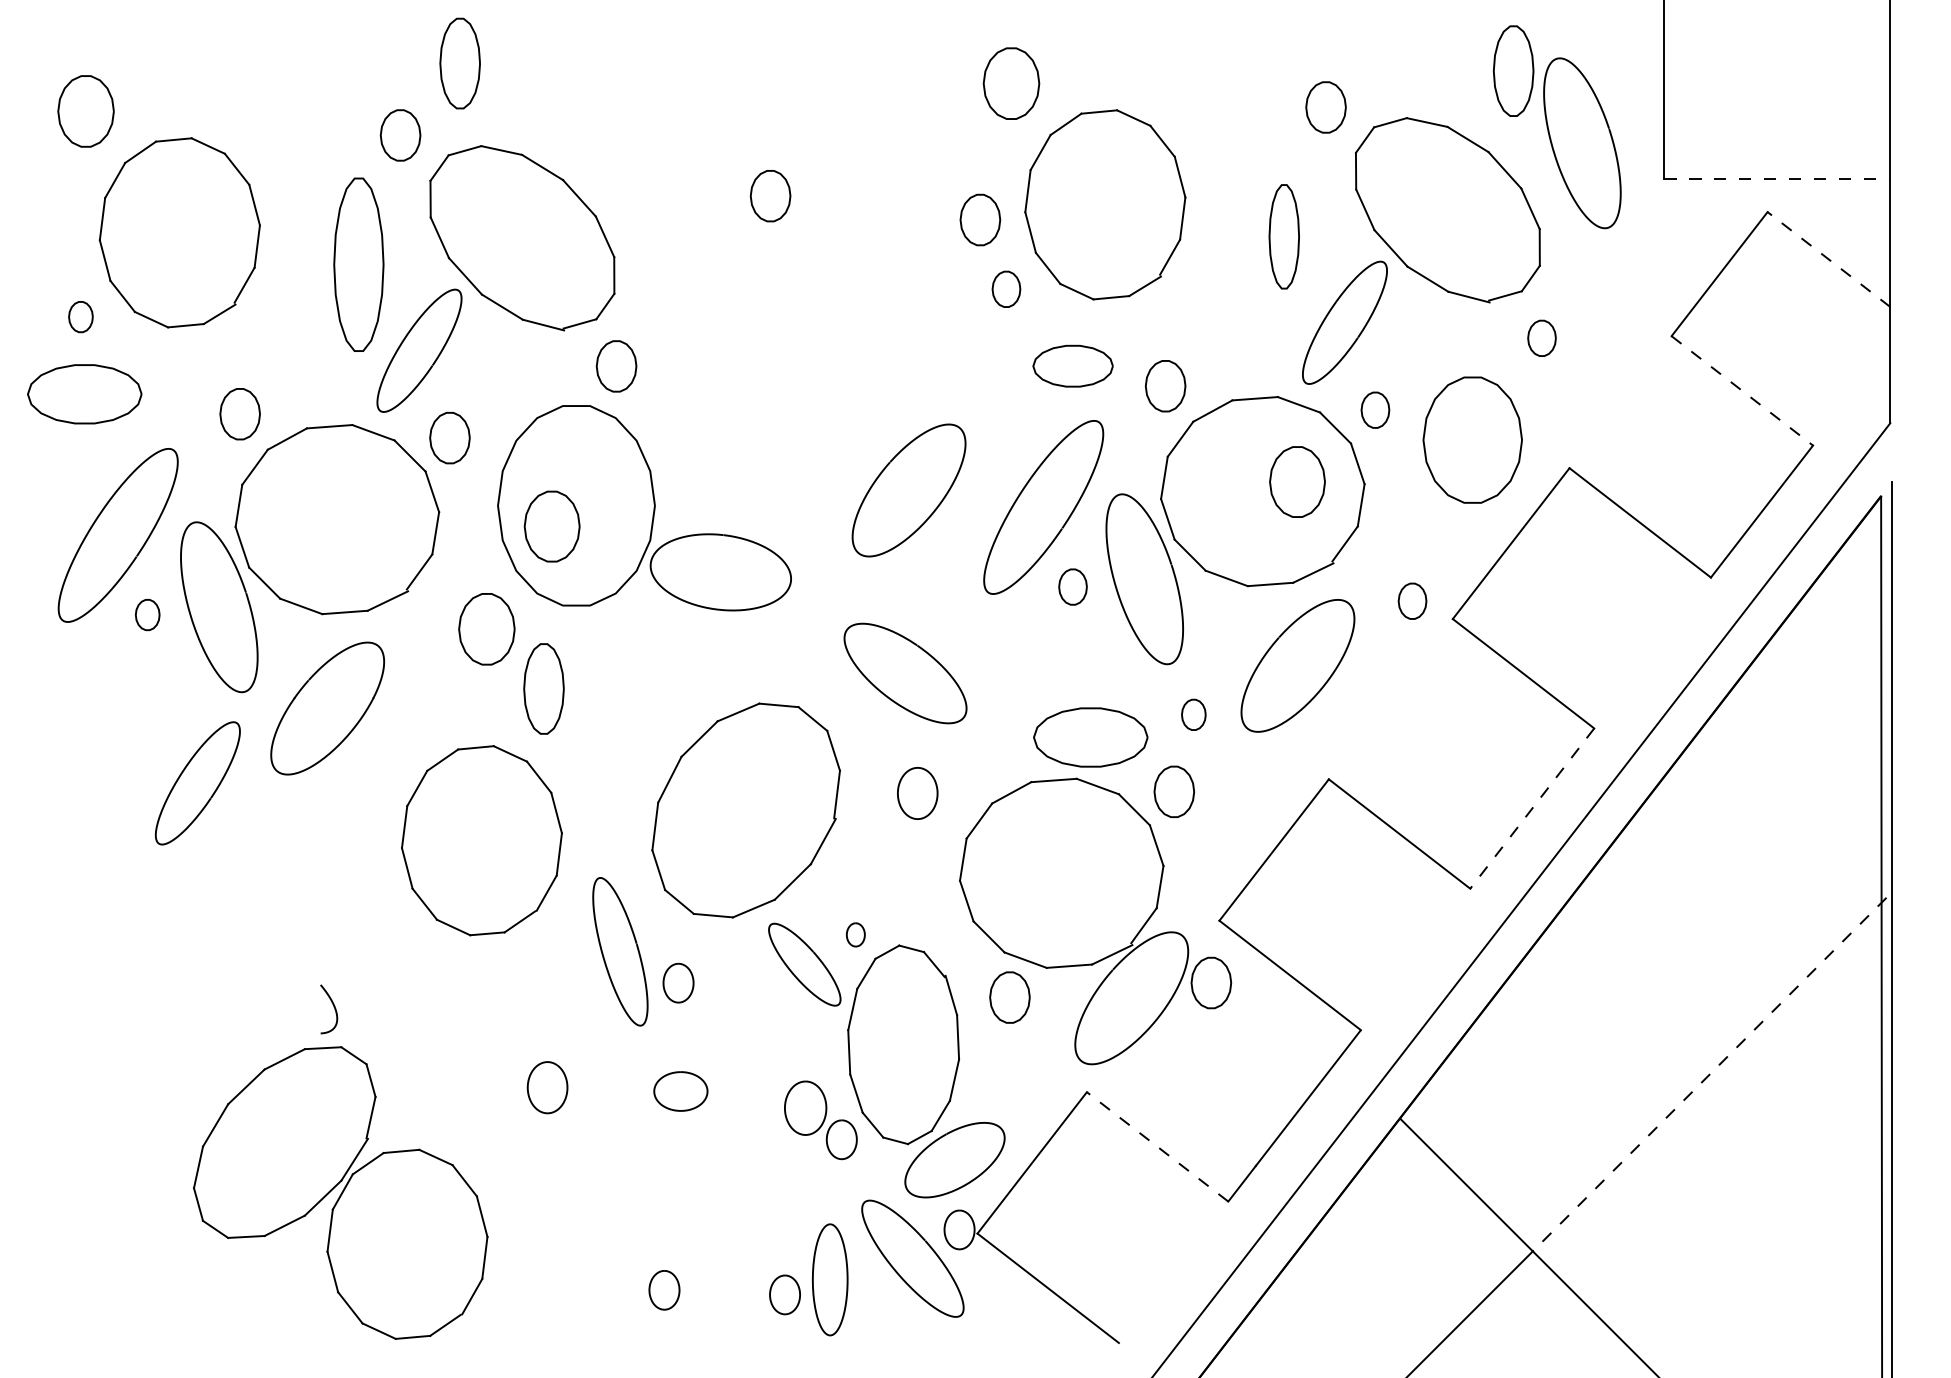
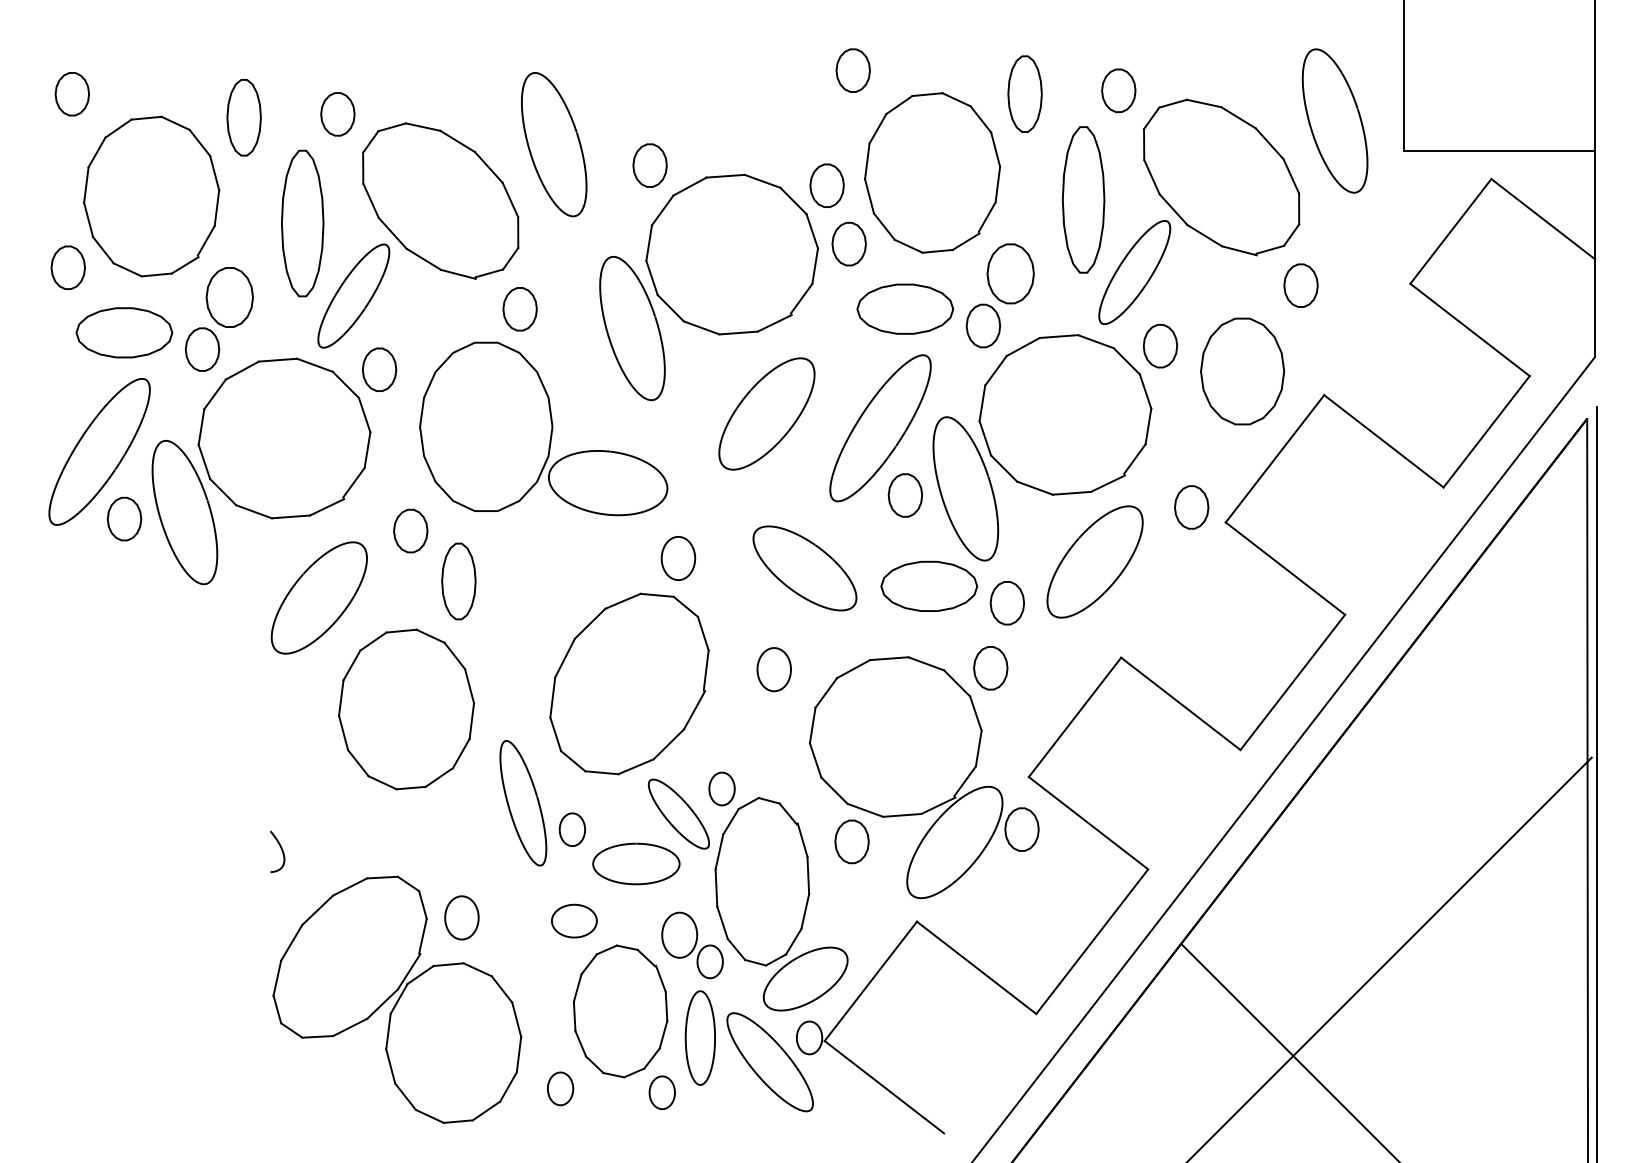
part: (459, 63) -> (243, 117), moved
part: (1512, 70) -> (1024, 93), moved
part: (1010, 83) -> (852, 70), size x0.71
part: (84, 111) -> (71, 94), size x0.71
curve: (683, 160) -> (576, 135), added
line: (1777, 179) -> (1499, 151), dashed -> solid
part: (1284, 236) -> (1083, 199), size x1.67
line: (1828, 258) -> (1542, 218), dashed -> solid
part: (1005, 289) -> (848, 244), size x1.43
part: (80, 316) -> (67, 267), size x1.67
part: (1541, 338) -> (1300, 285), size x1.43
part: (839, 340) -> (708, 287), added
part: (1073, 365) -> (905, 308), size x1.43
line: (1742, 391) -> (1470, 330), dashed -> solid
part: (84, 393) -> (124, 332), moved
part: (1375, 410) -> (1160, 346), size x1.43
part: (1297, 481) -> (1010, 273), moved
part: (551, 526) -> (229, 297), moved
part: (1072, 587) -> (904, 495), size x1.43
part: (1412, 601) -> (1191, 507), size x1.43
part: (147, 614) -> (124, 518), size x1.67
part: (486, 628) -> (410, 530), size x0.71
curve: (786, 655) -> (663, 553), added
curve: (887, 694) -> (789, 586), moved
part: (326, 707) -> (318, 597), moved
part: (1192, 715) -> (1006, 603), size x1.67
part: (1089, 736) -> (928, 585), moved
curve: (184, 771) -> (155, 651), removed
line: (1531, 808) -> (1292, 682), dashed -> solid
part: (855, 934) -> (721, 788), size x1.67
part: (754, 1023) -> (636, 863), added
line: (1709, 1074) -> (1442, 906), dashed -> solid
line: (1157, 1146) -> (976, 967), dashed -> solid
part: (340, 1192) -> (397, 999), moved
part: (735, 1198) -> (620, 1011), added
curve: (813, 1279) -> (686, 1037), moved

